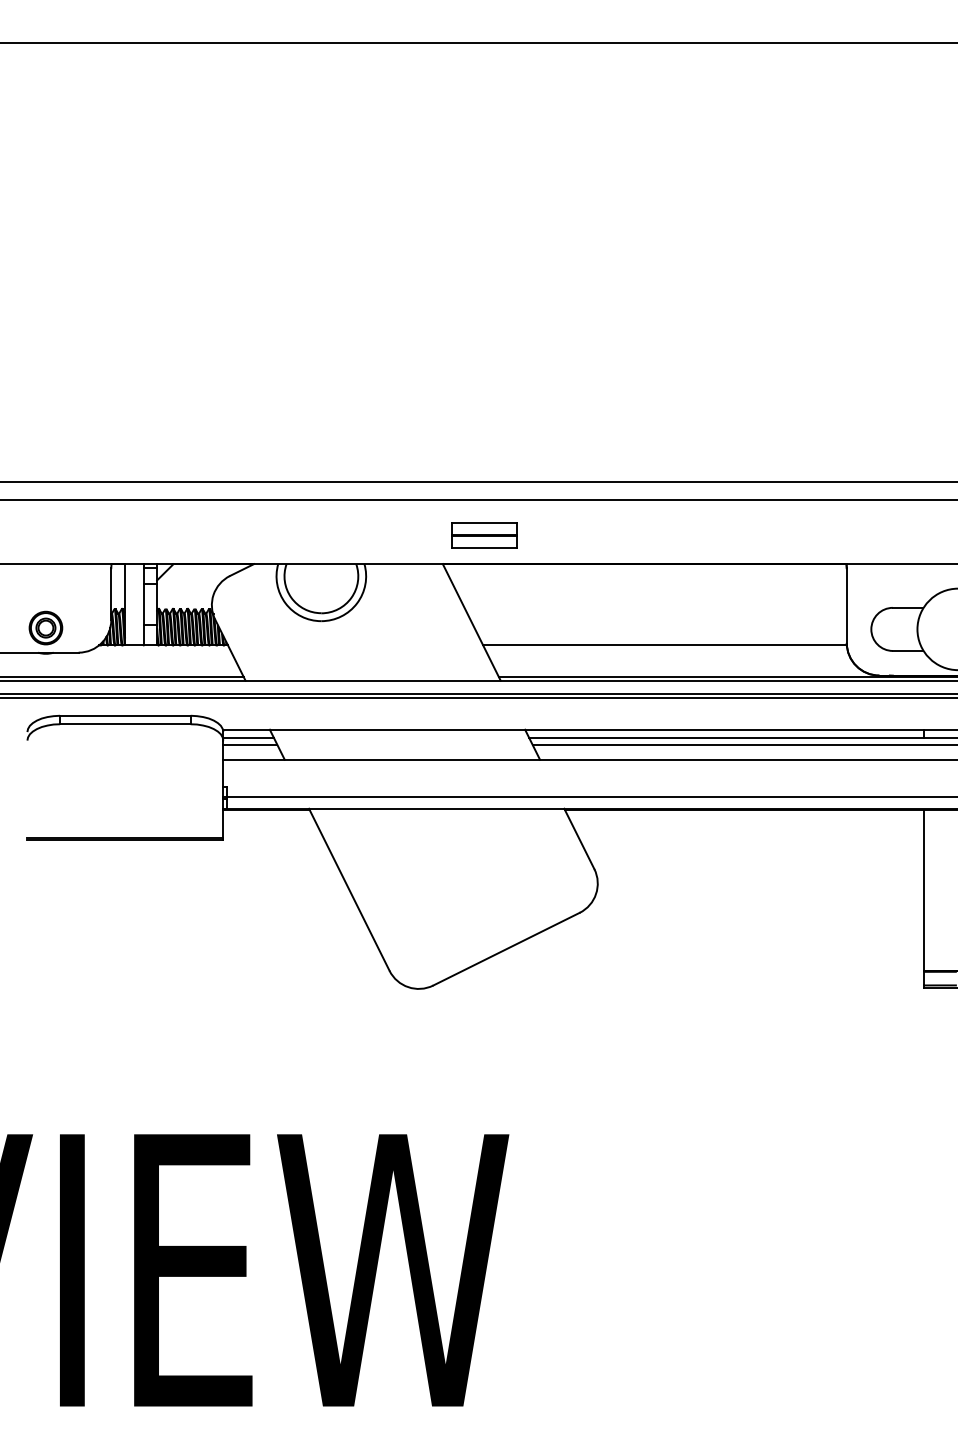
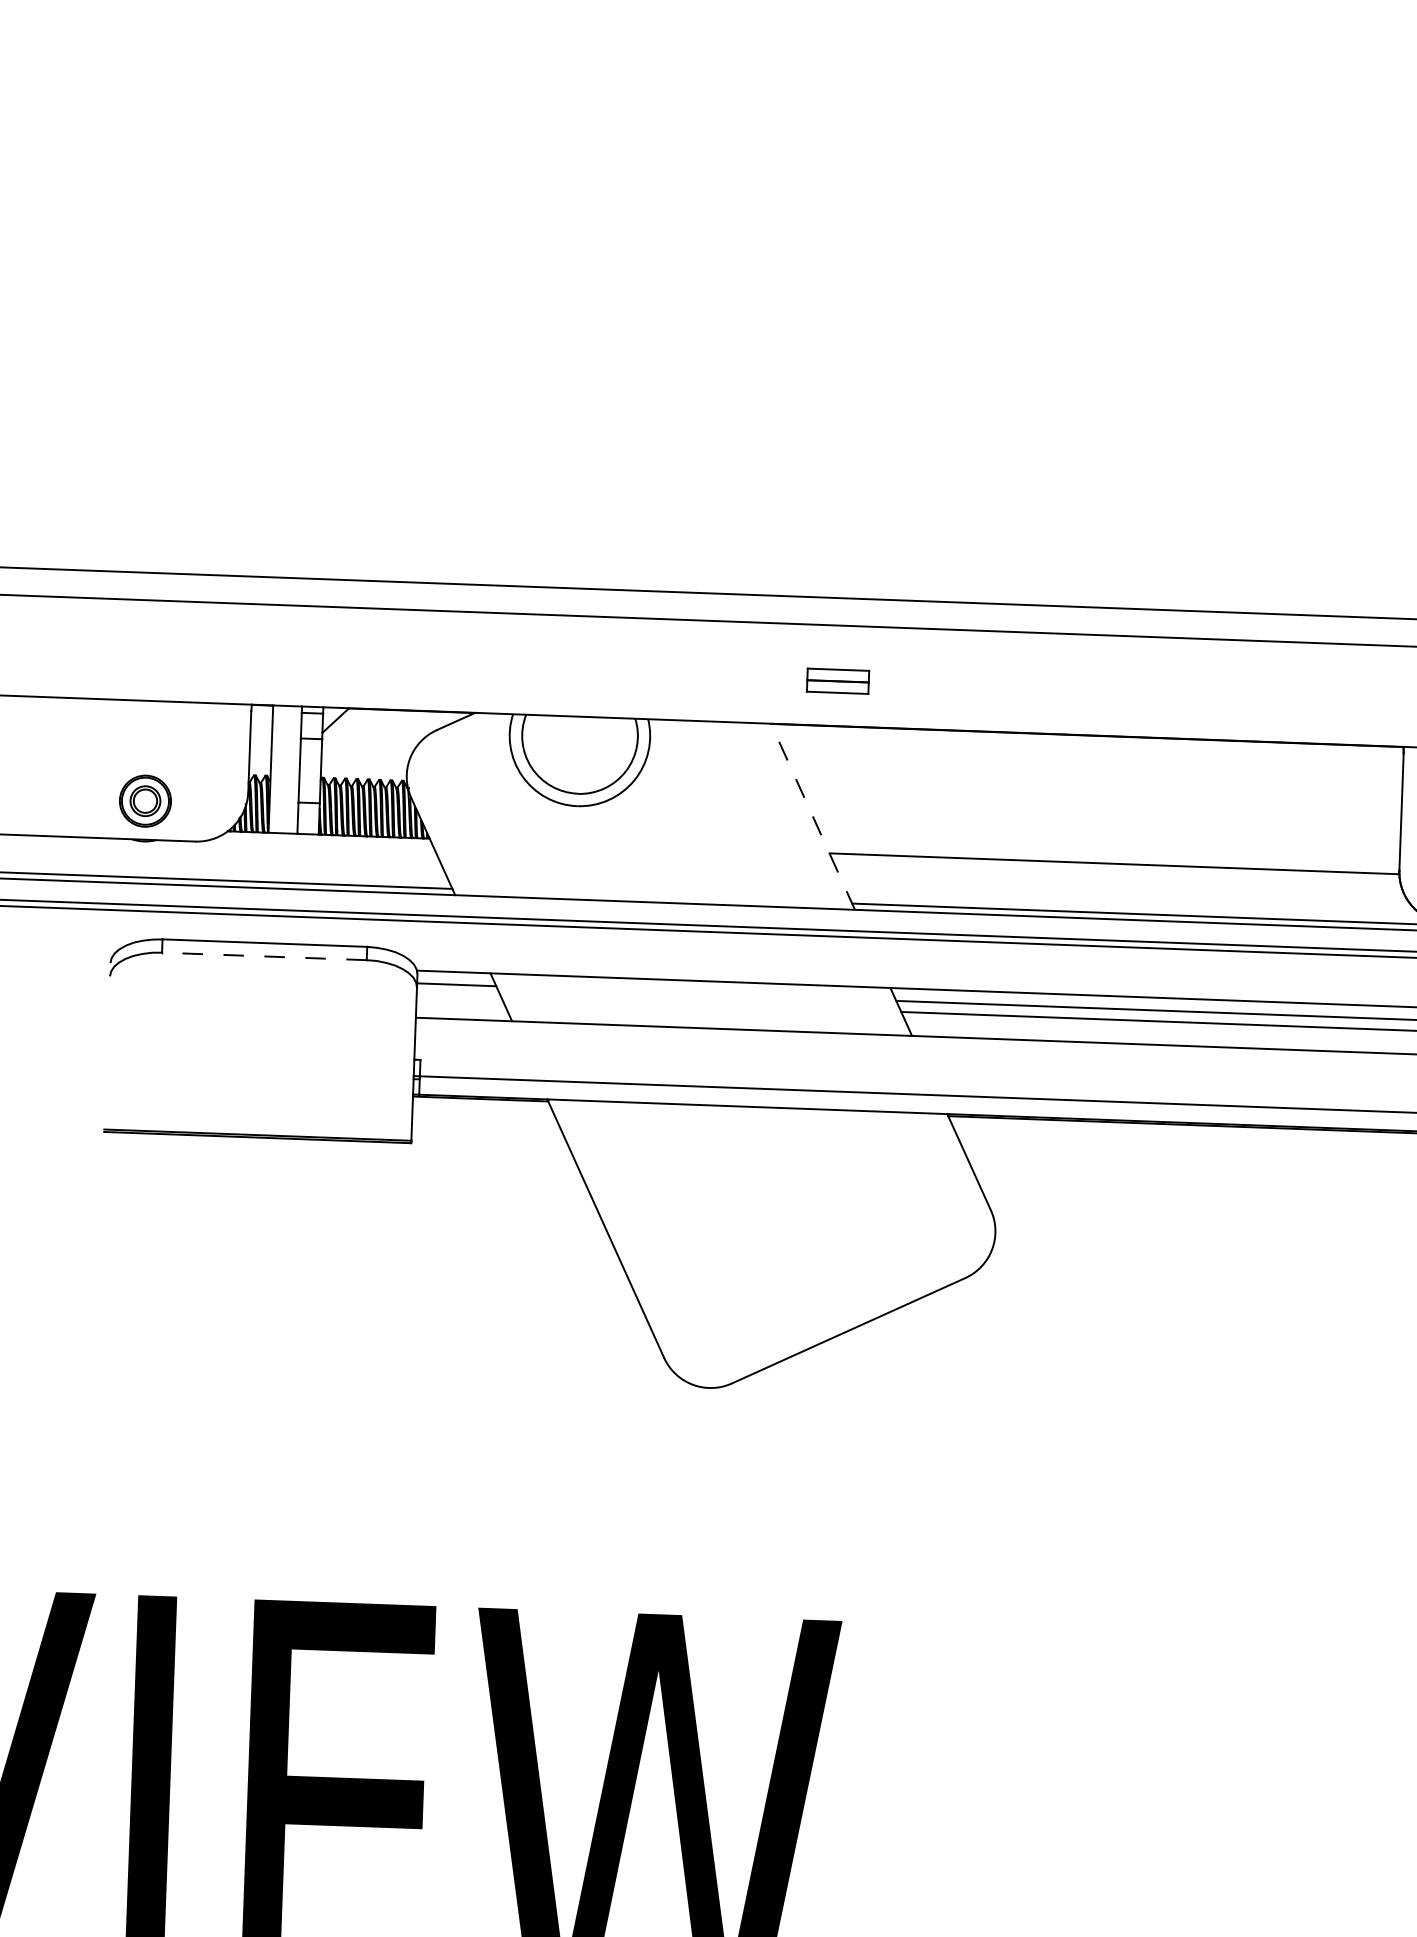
part: (484, 535) -> (837, 681), size x0.6
line: (471, 621) -> (812, 815), solid -> dashed
line: (124, 724) -> (263, 956), solid -> dashed
line: (250, 744) -> (459, 995), removed

